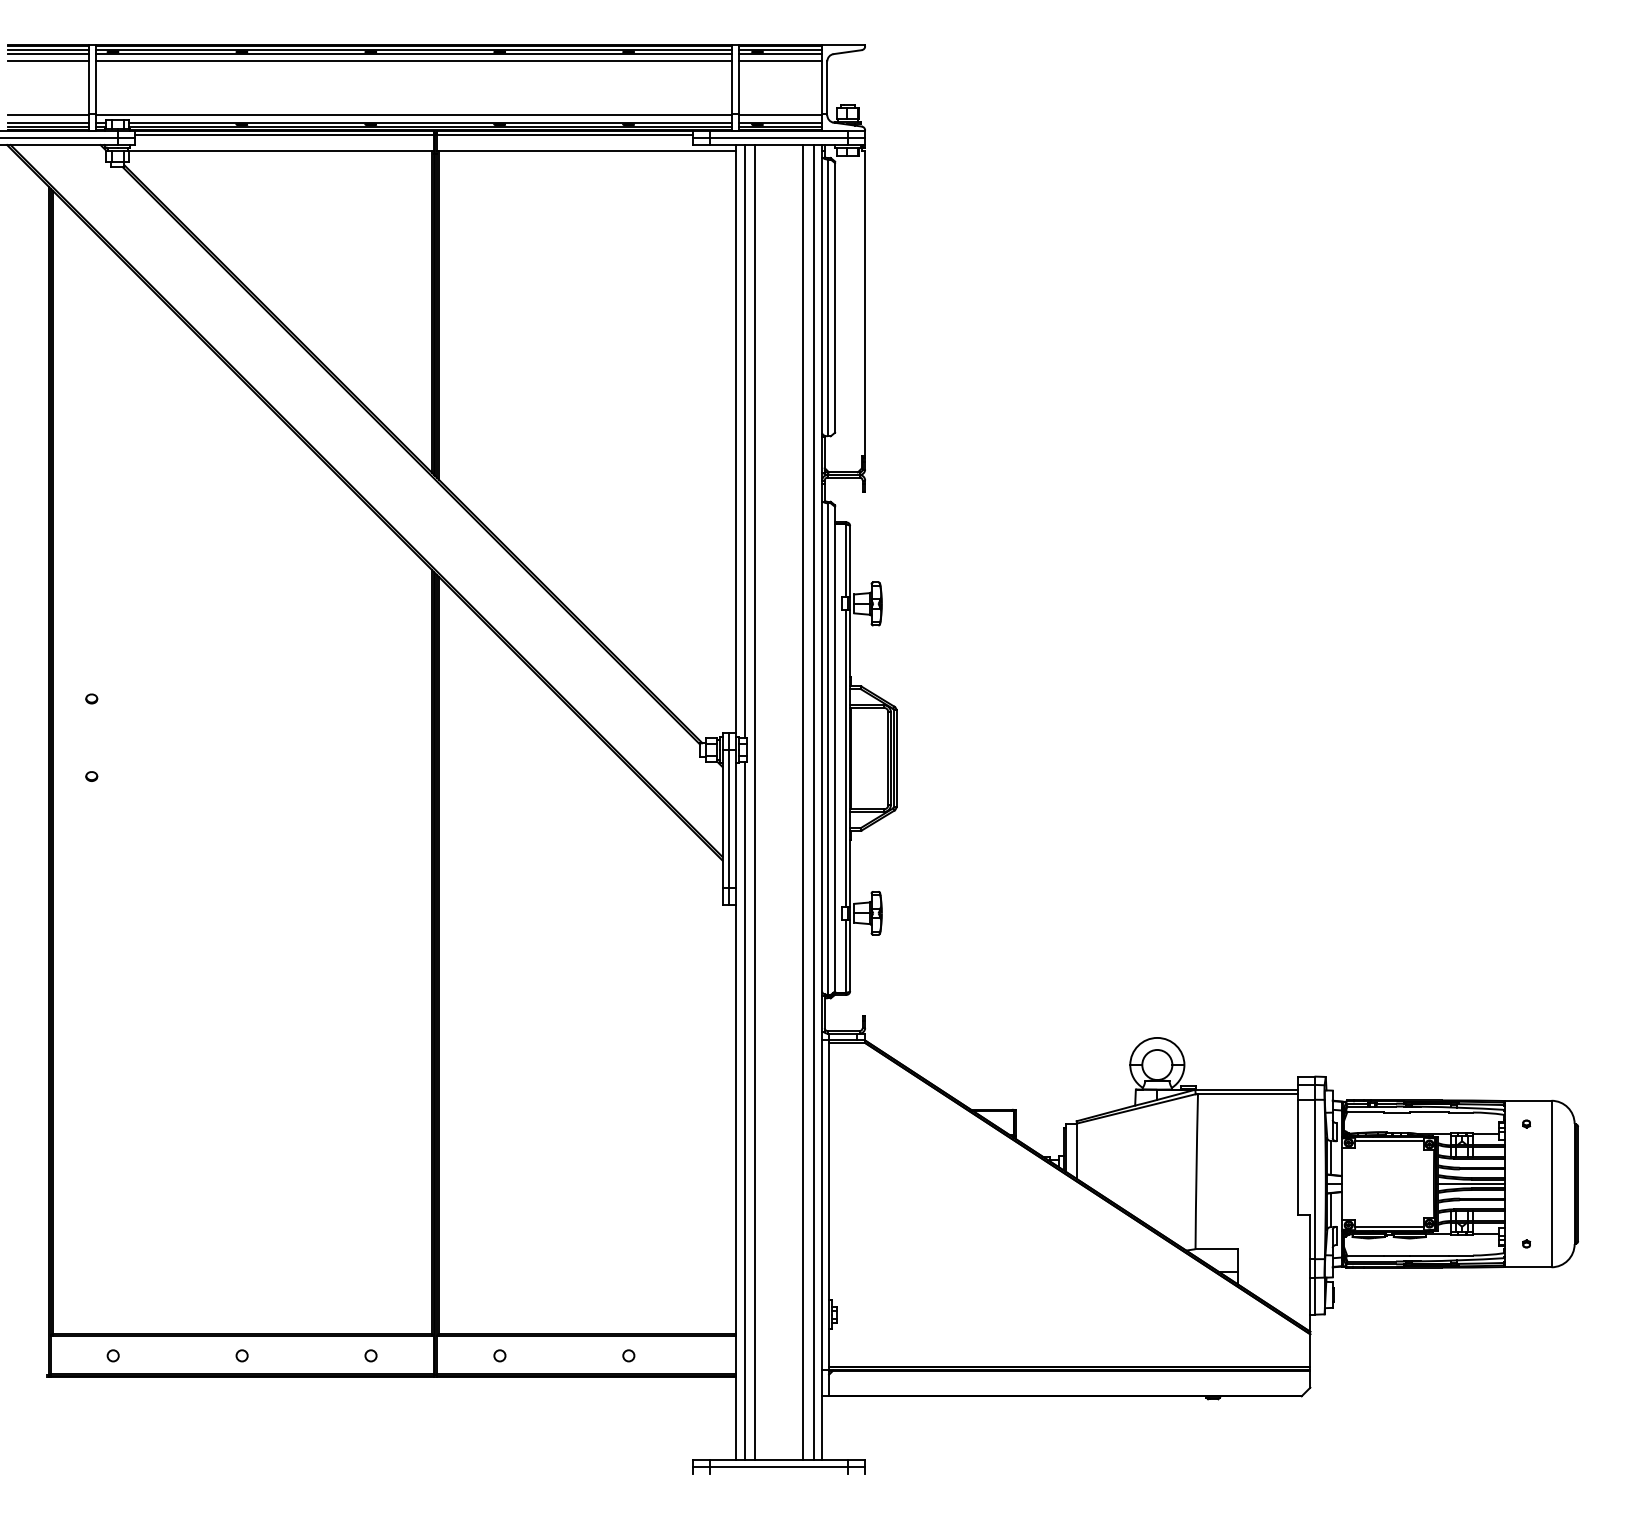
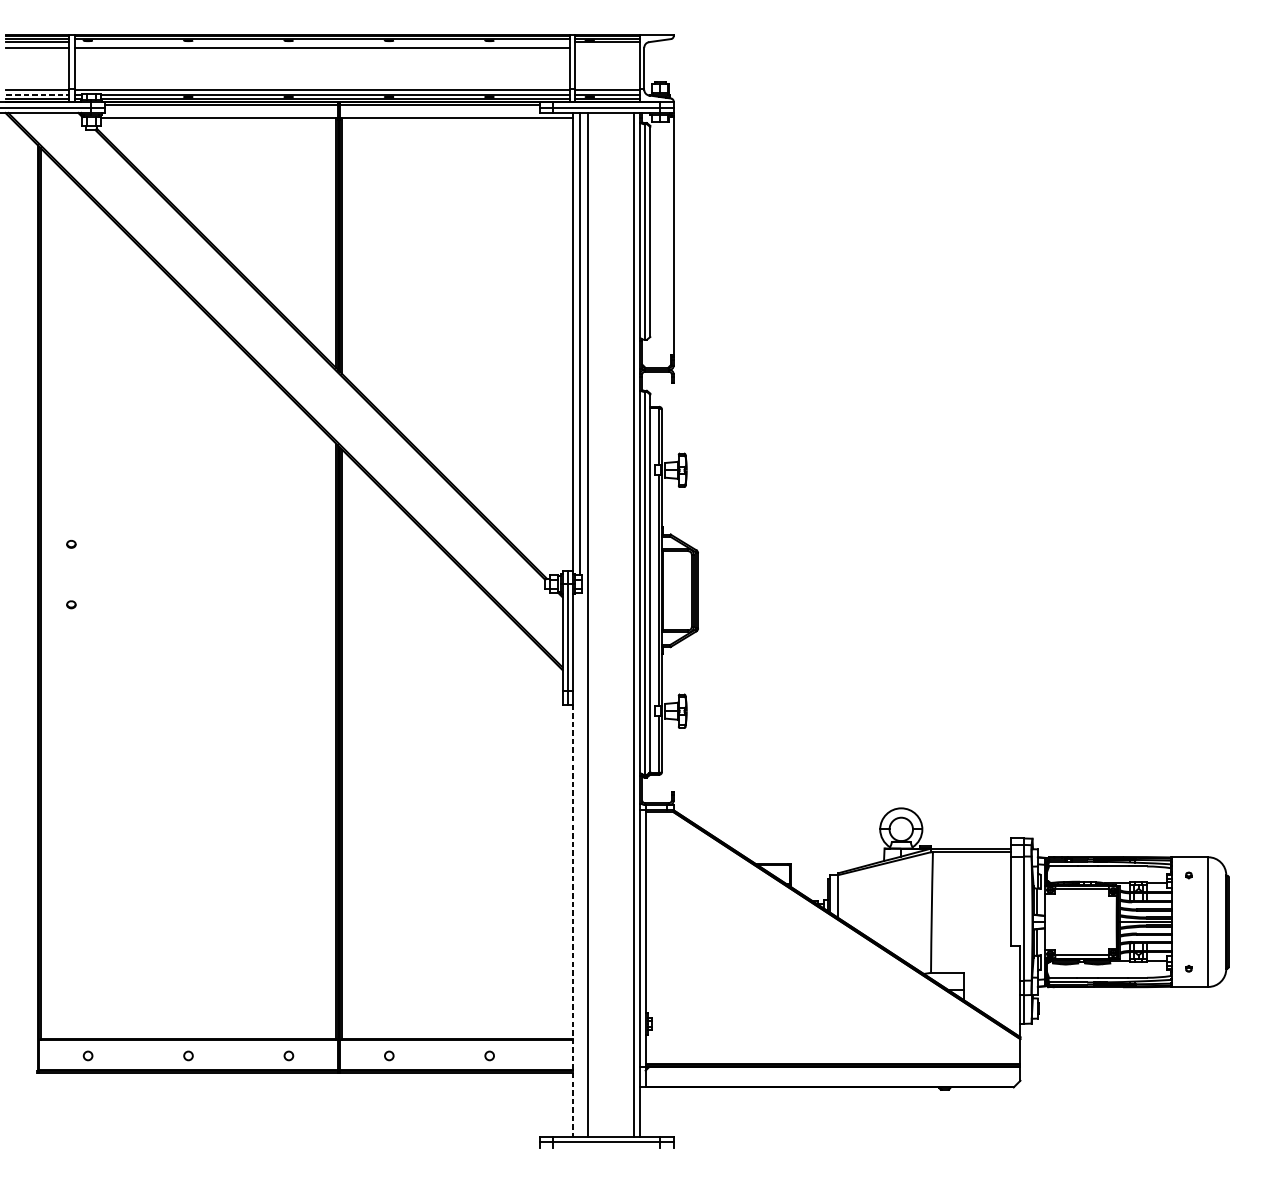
line: (413, 54) -> (321, 42), removed
line: (780, 61) -> (607, 47), removed
line: (49, 122) -> (38, 95), solid -> dashed
line: (803, 802) -> (625, 624), removed
line: (744, 1110) -> (579, 864), removed
line: (736, 1182) -> (573, 920), solid -> dashed

